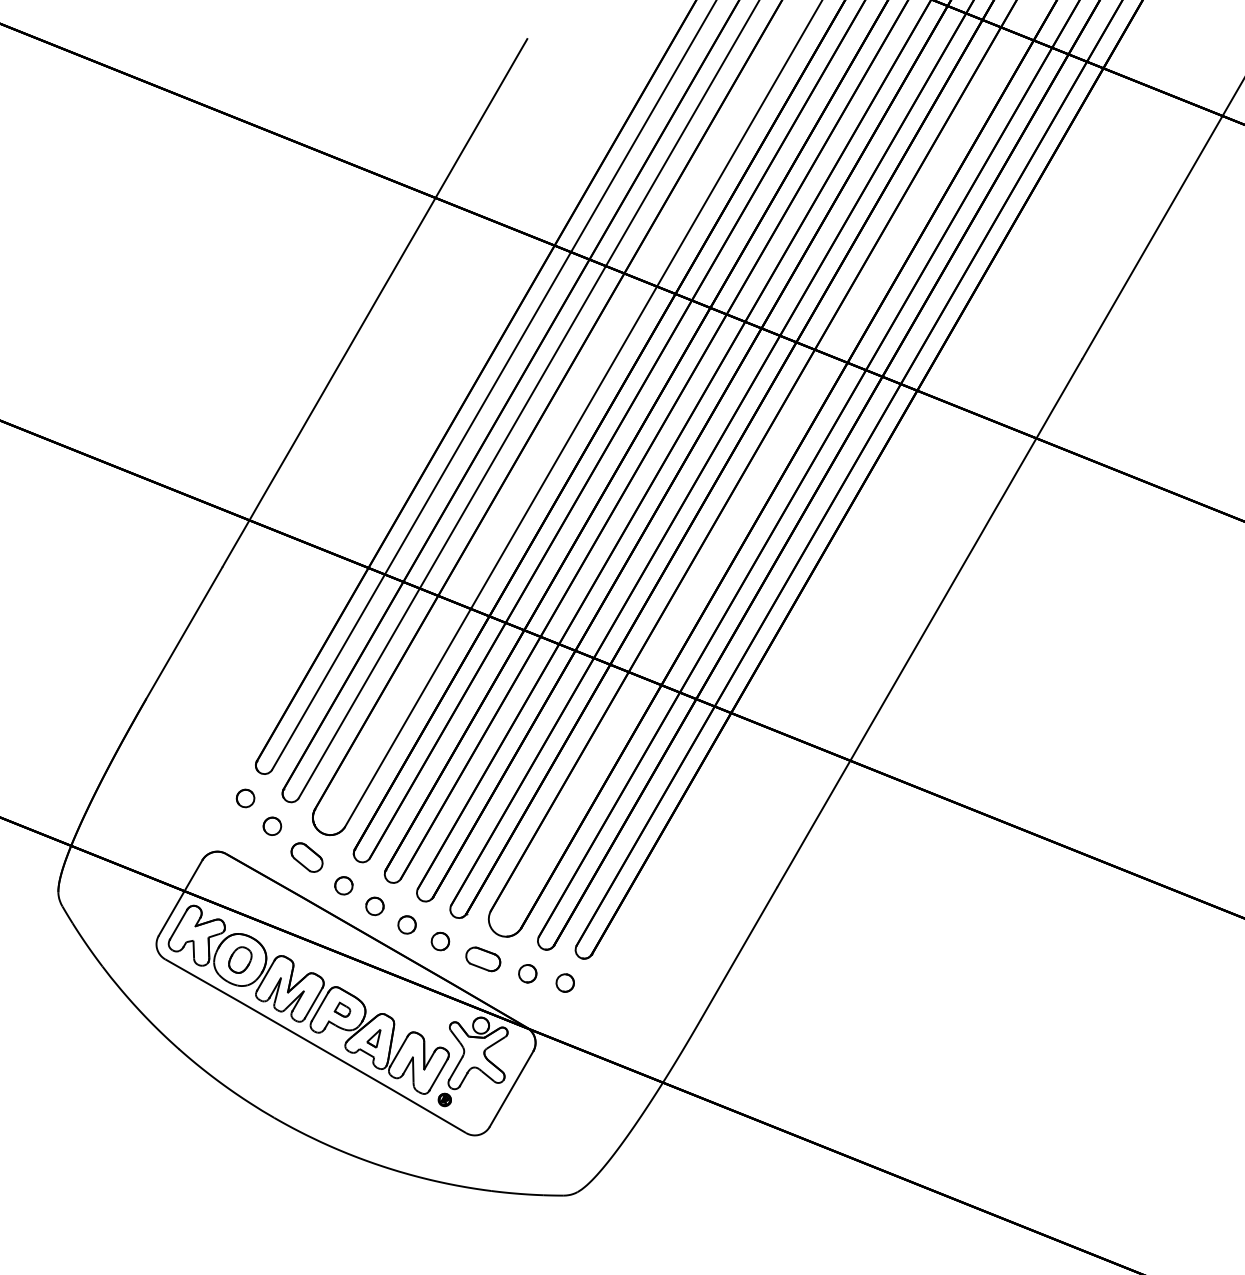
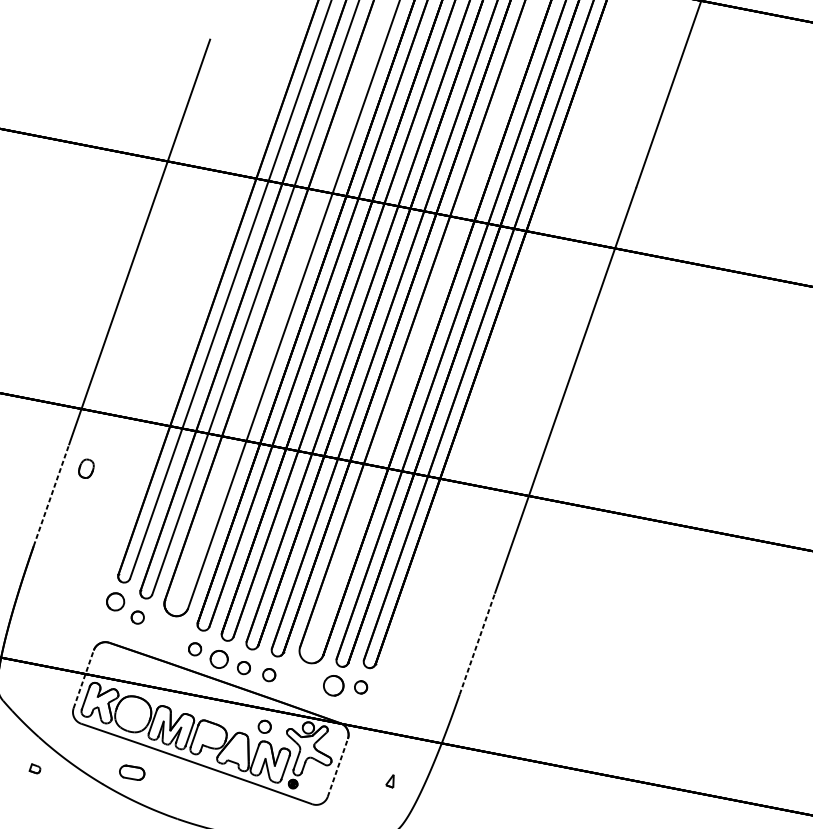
line: (184, 633) -> (51, 495), solid -> dashed
part: (245, 798) -> (115, 601), size x1.4
part: (306, 857) -> (165, 634), removed
line: (180, 897) -> (83, 678), solid -> dashed
part: (374, 906) -> (218, 659), size x1.4
line: (739, 953) -> (477, 643), solid -> dashed
part: (240, 959) -> (86, 468), moved
part: (483, 959) -> (132, 772), moved
part: (527, 973) -> (333, 685), size x1.6
part: (342, 1009) -> (34, 768), moved
part: (420, 1012) -> (264, 726), added
part: (373, 1038) -> (389, 781), moved
line: (511, 1088) -> (337, 767), solid -> dashed

